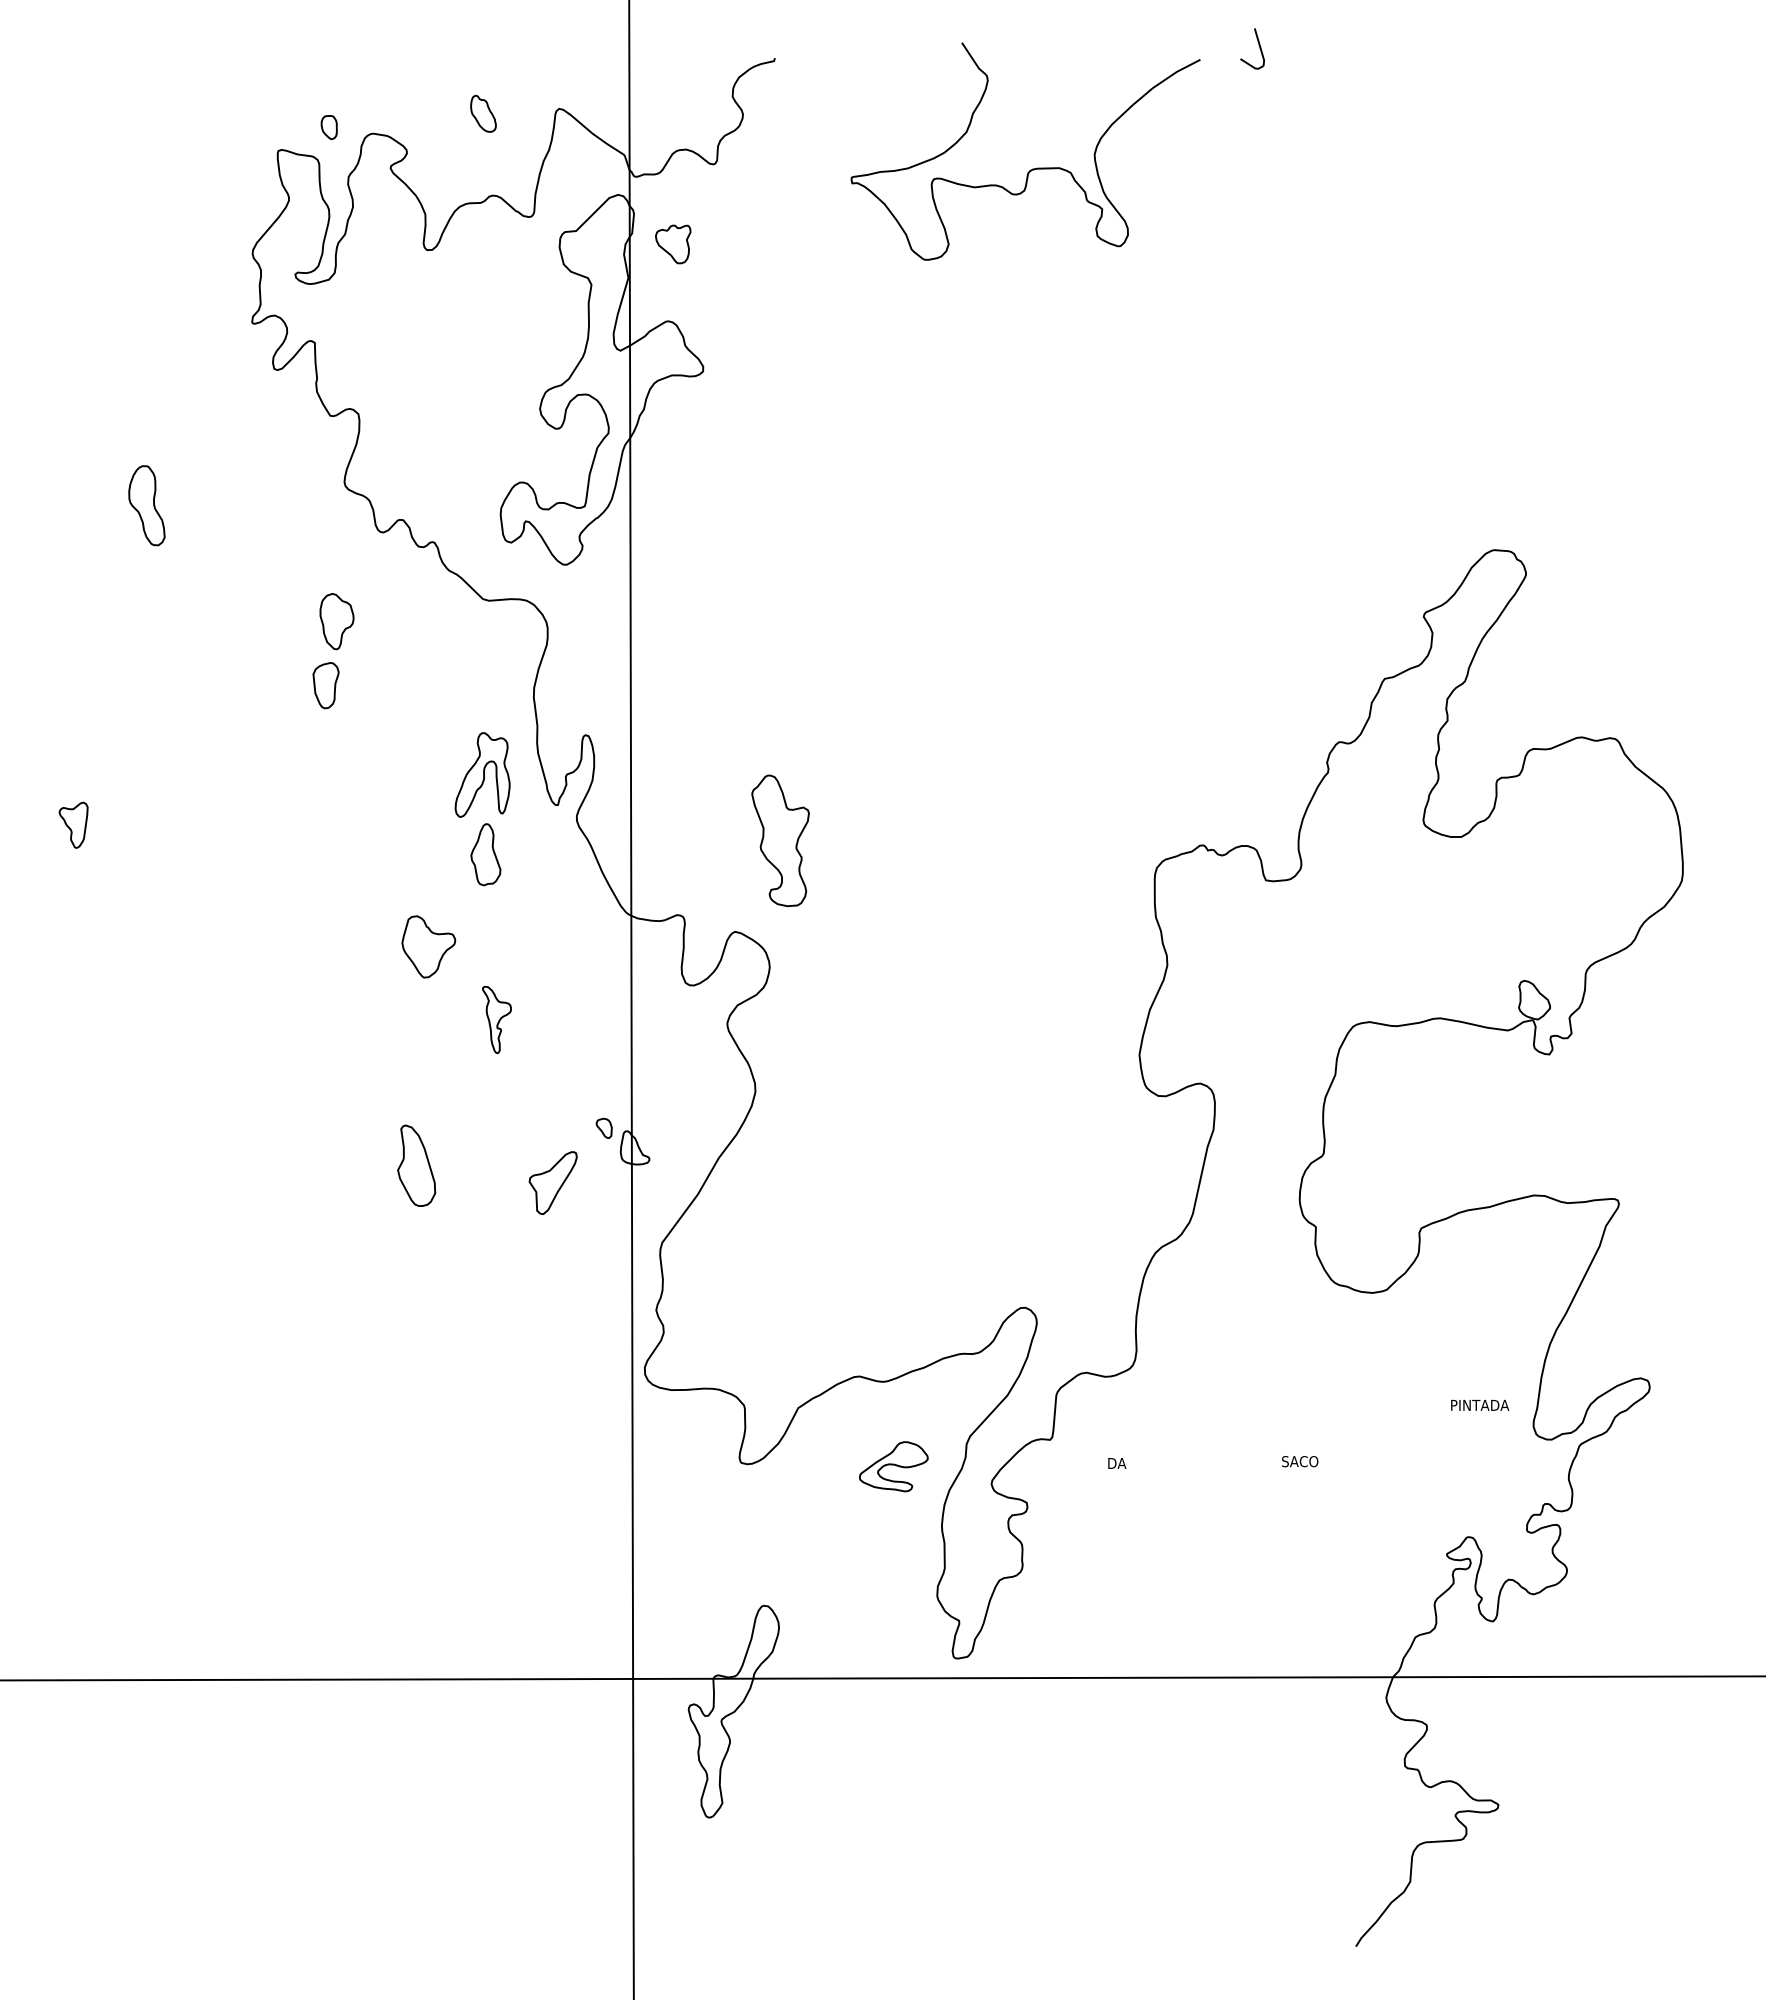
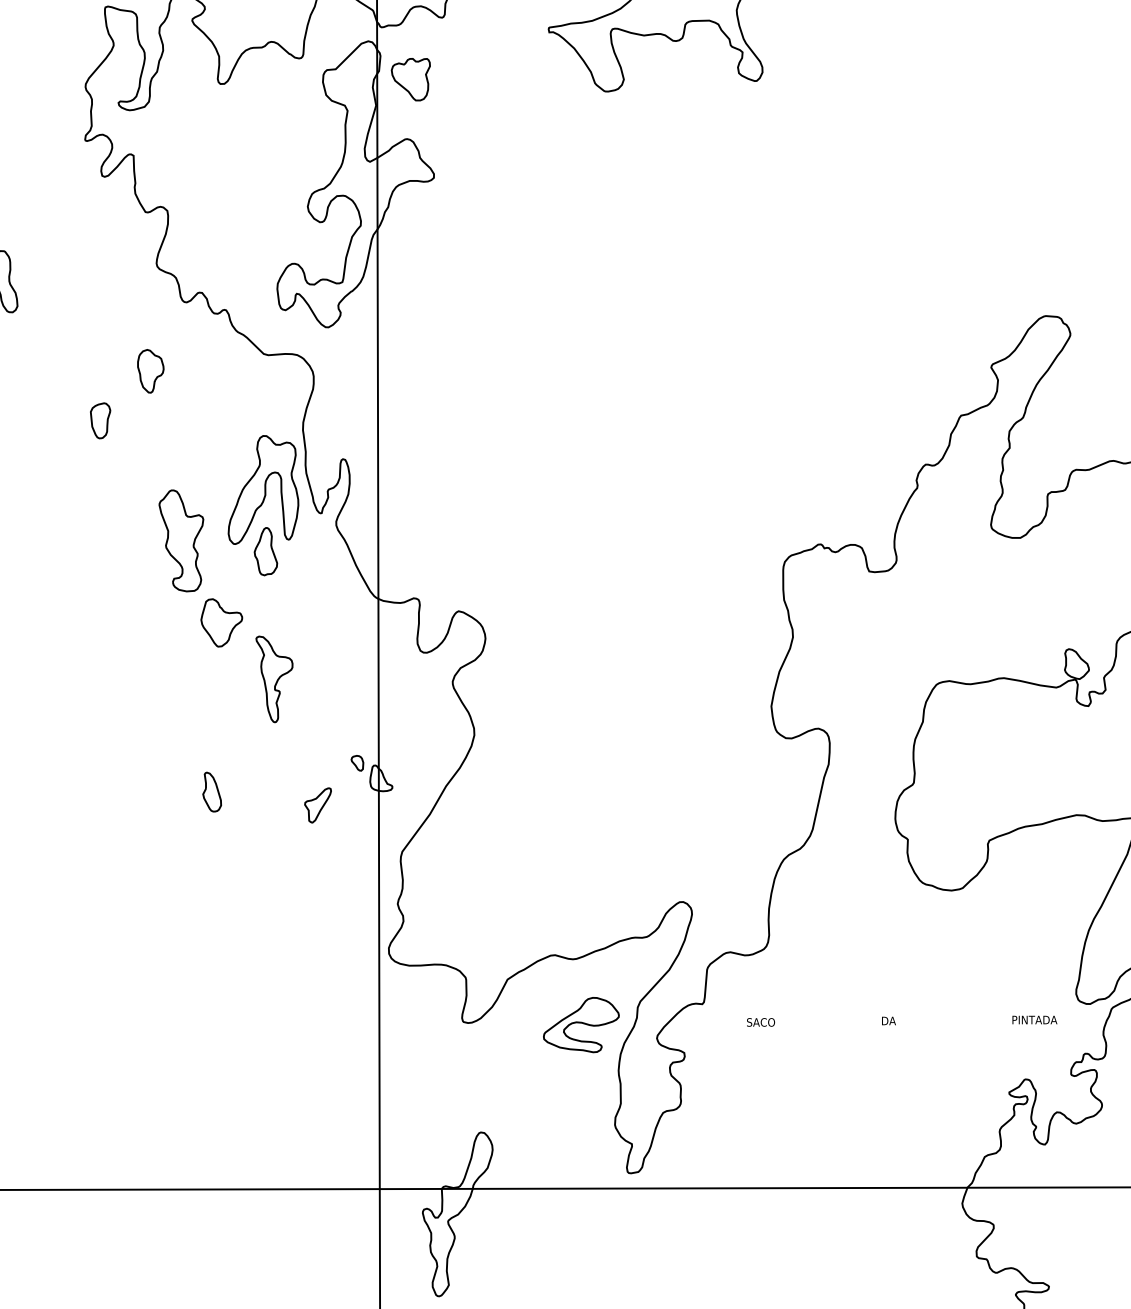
part: (672, 244) -> (410, 79), size x1.43
part: (325, 685) -> (100, 420), moved
part: (482, 774) -> (263, 489), size x1.67
part: (780, 840) -> (181, 540), moved
part: (496, 1019) -> (274, 679), size x1.67
part: (415, 1165) -> (211, 791), size x0.62
part: (553, 1182) -> (318, 805), size x0.71
text: (1480, 1405) -> (1035, 1020), moved
text: (1300, 1461) -> (895, 1020), SACO -> DA
text: (1125, 1463) -> (760, 1022), DA -> SACO
part: (893, 1466) -> (581, 1024), size x1.43

